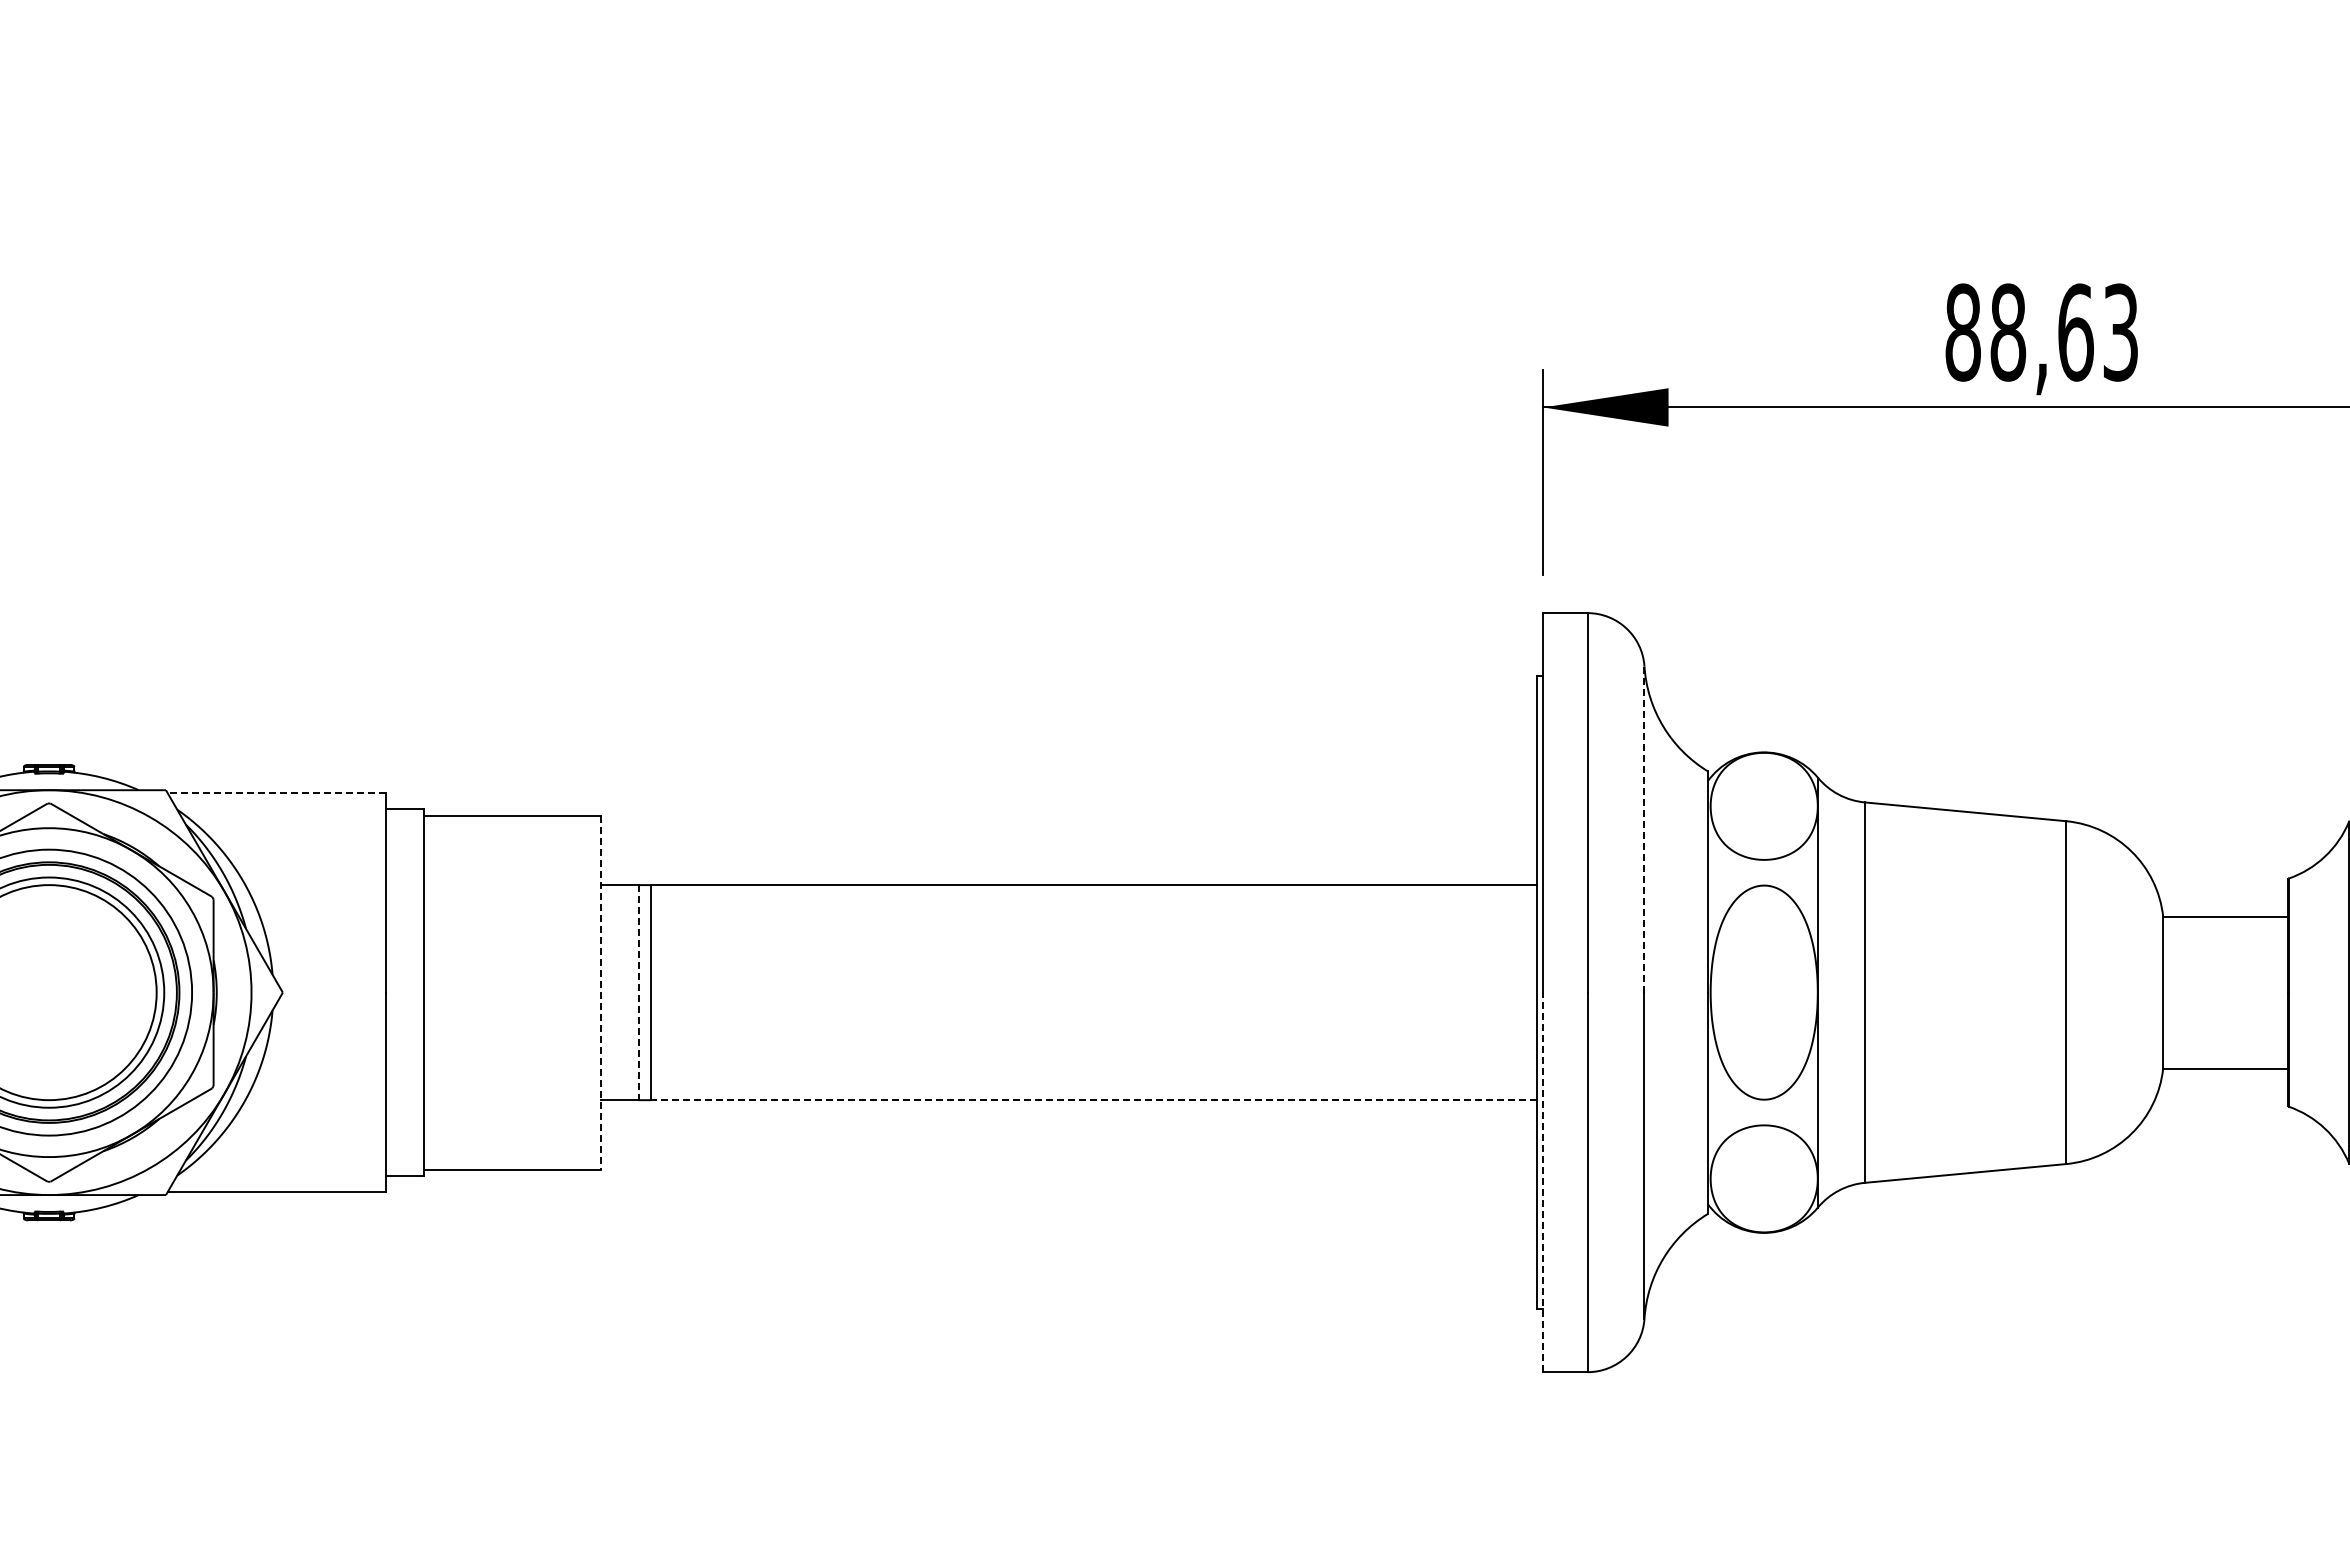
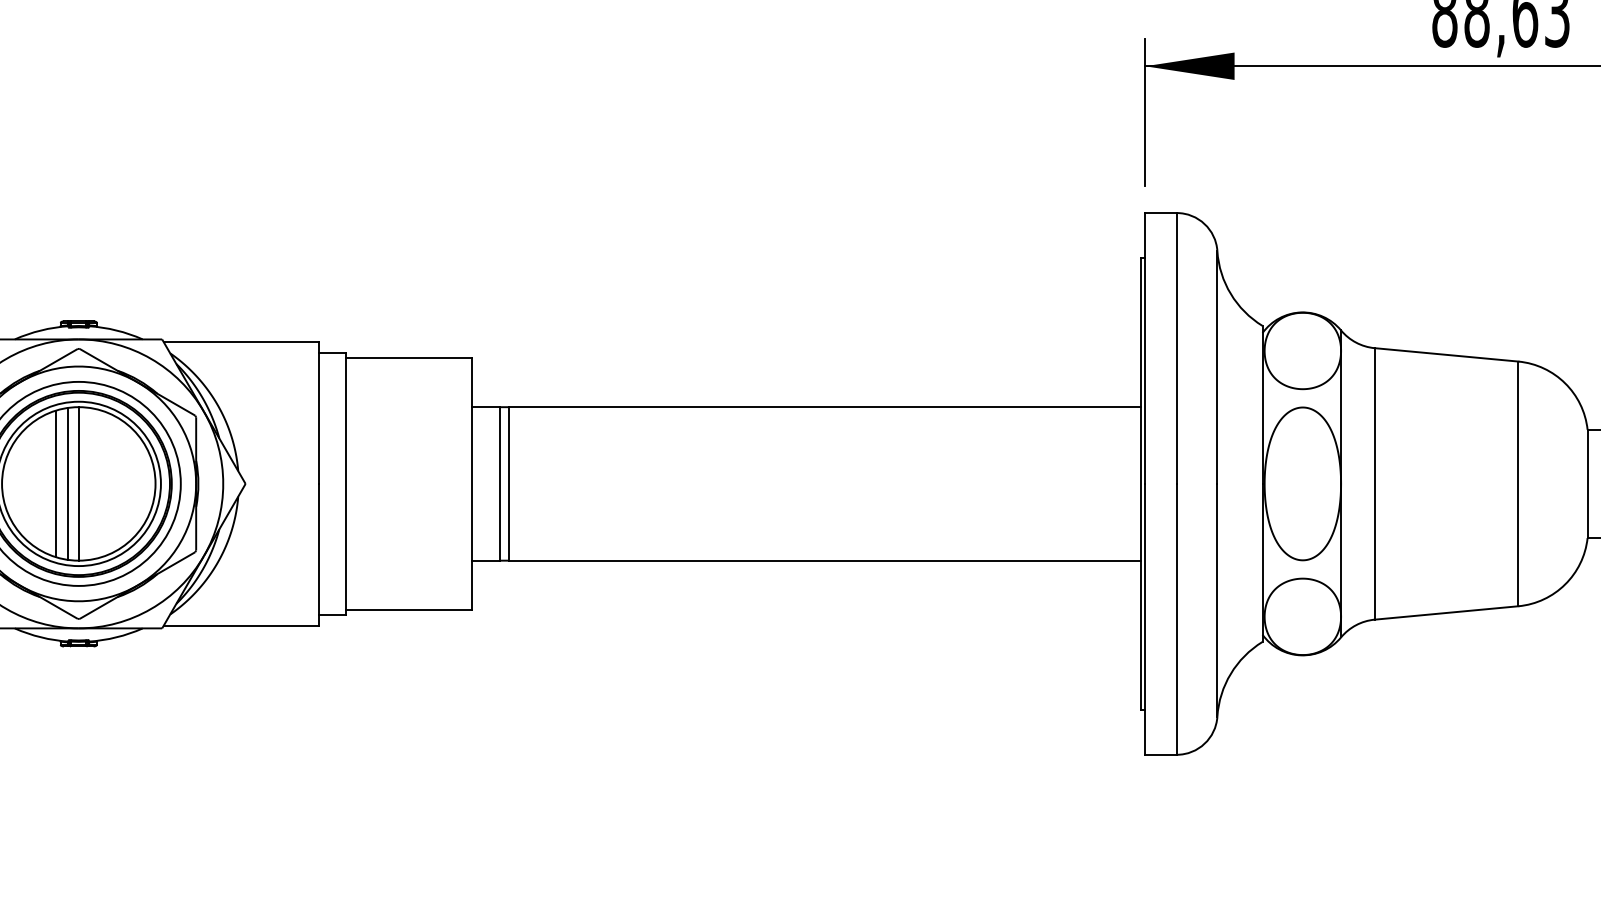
line: (276, 793) -> (241, 341), dashed -> solid
line: (1644, 829) -> (1217, 367), dashed -> solid
line: (17, 992) -> (56, 483), added
line: (33, 992) -> (67, 483), added
line: (49, 992) -> (79, 483), added
line: (638, 992) -> (499, 483), dashed -> solid
line: (600, 993) -> (472, 484), dashed -> solid
line: (1094, 1100) -> (824, 560), dashed -> solid
line: (1543, 1182) -> (1145, 619), dashed -> solid

